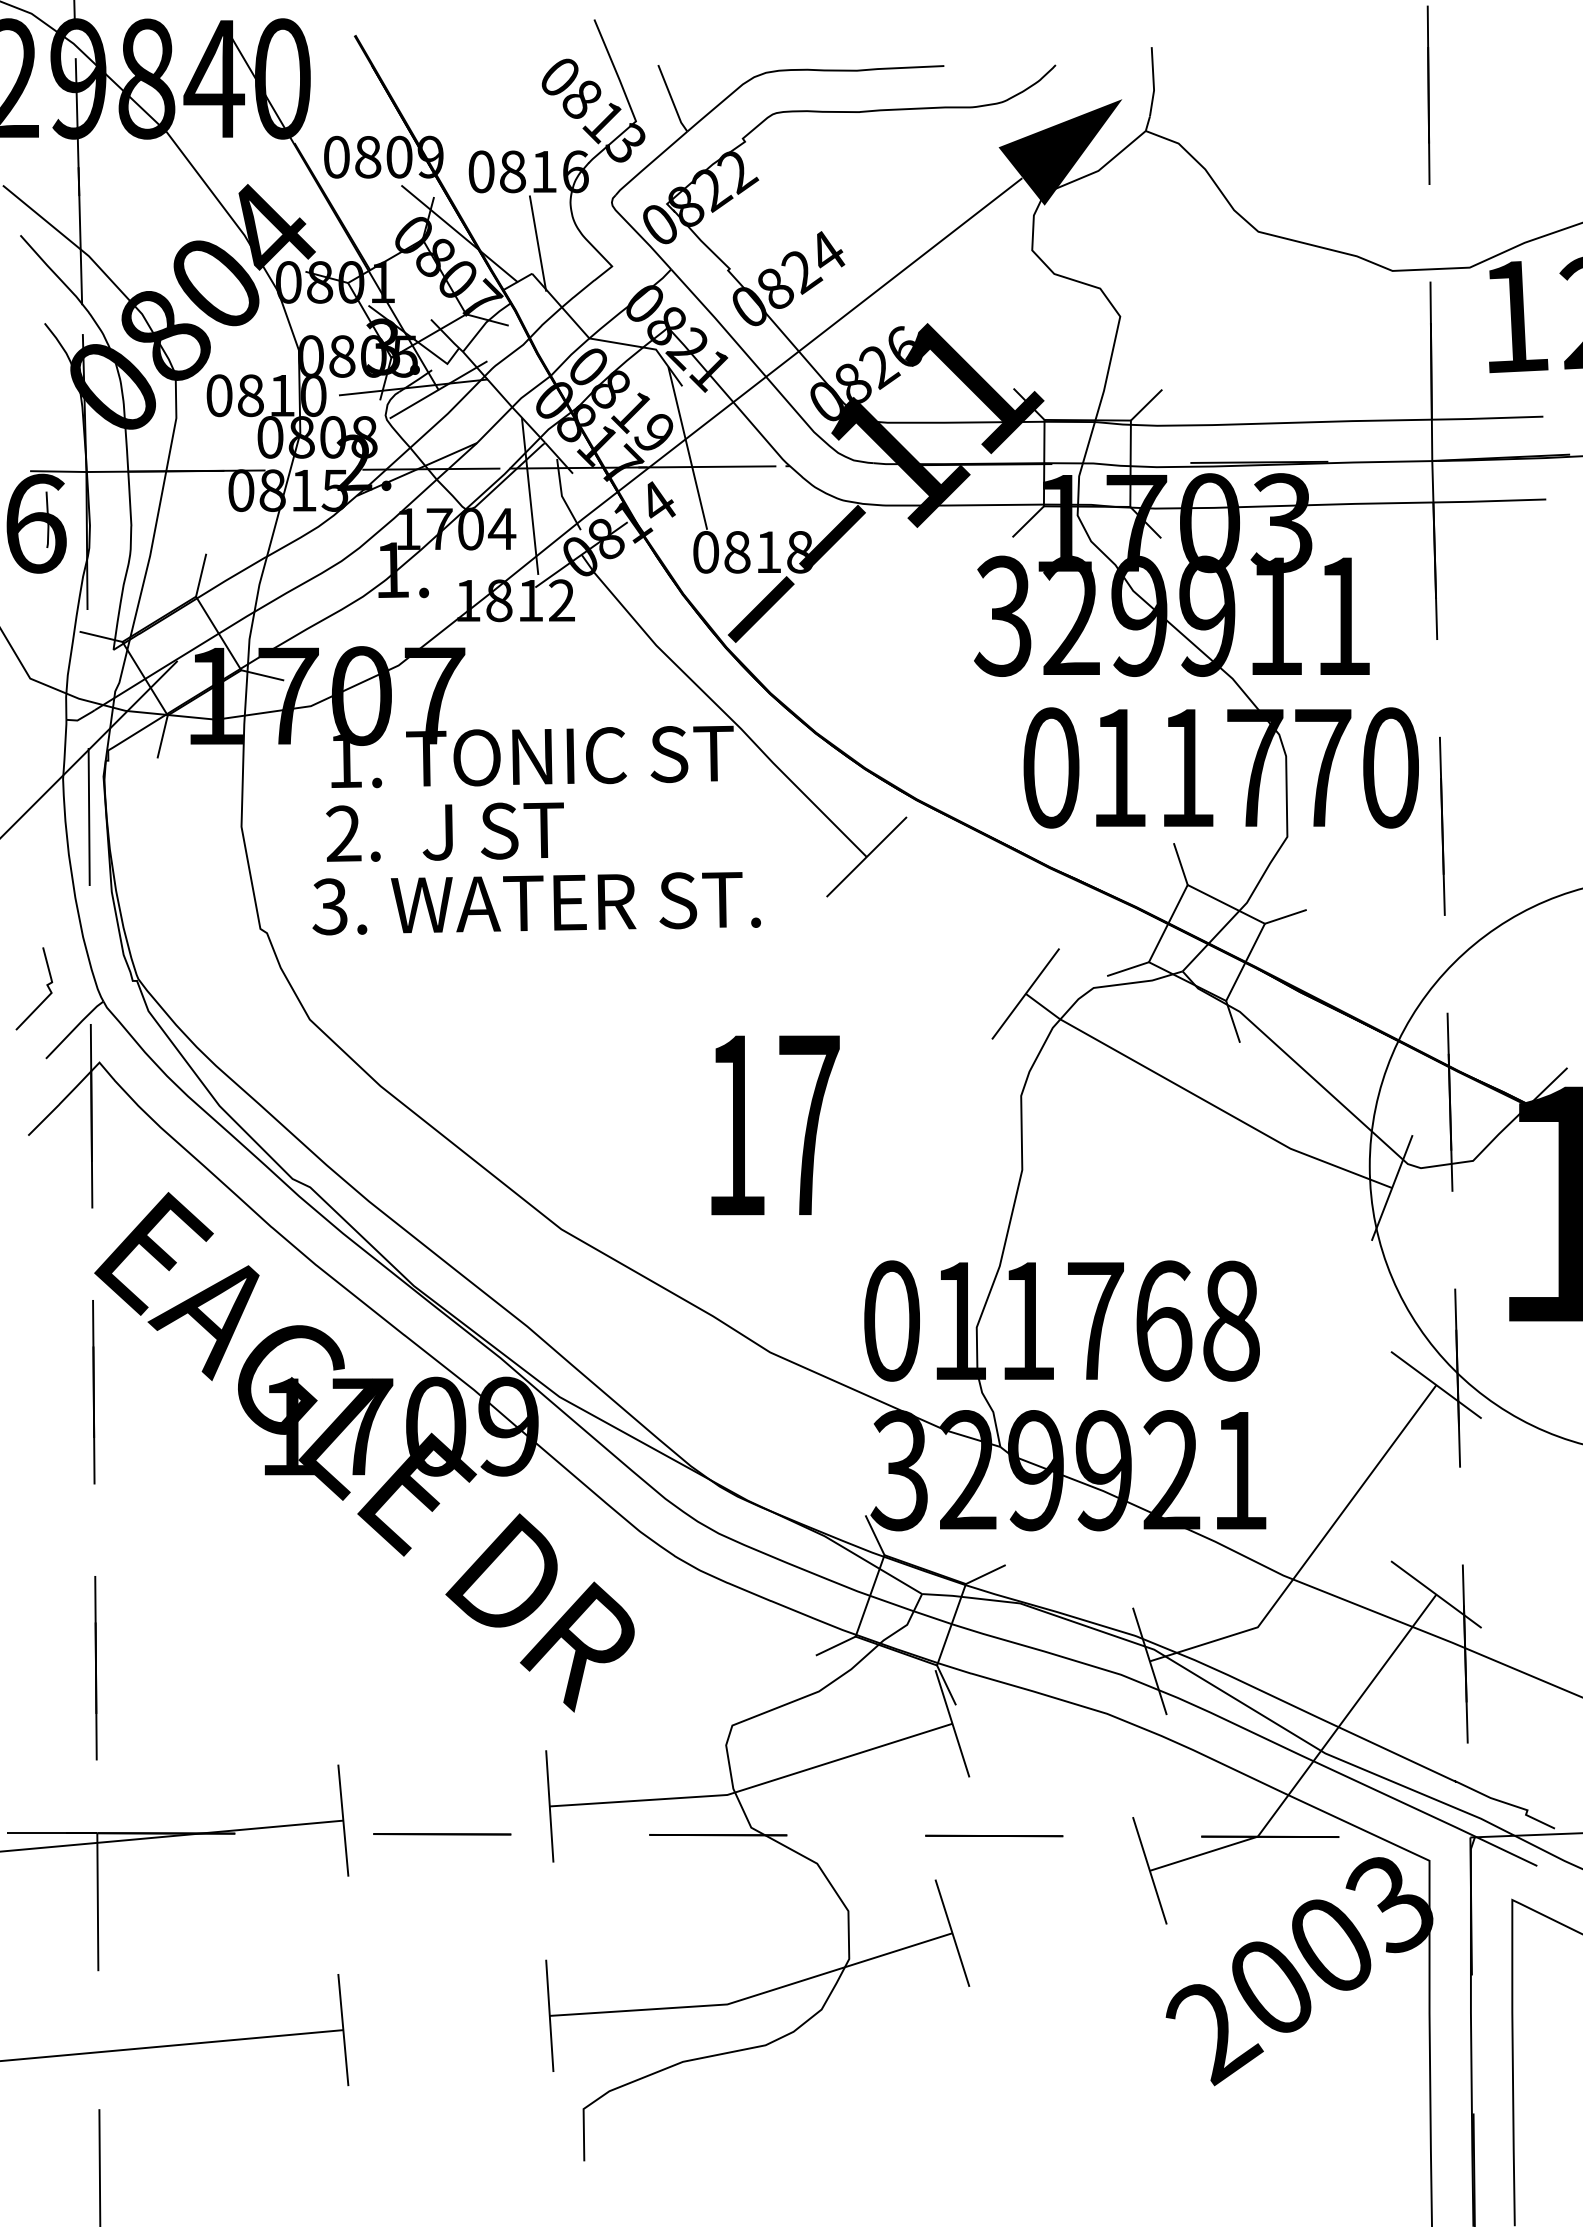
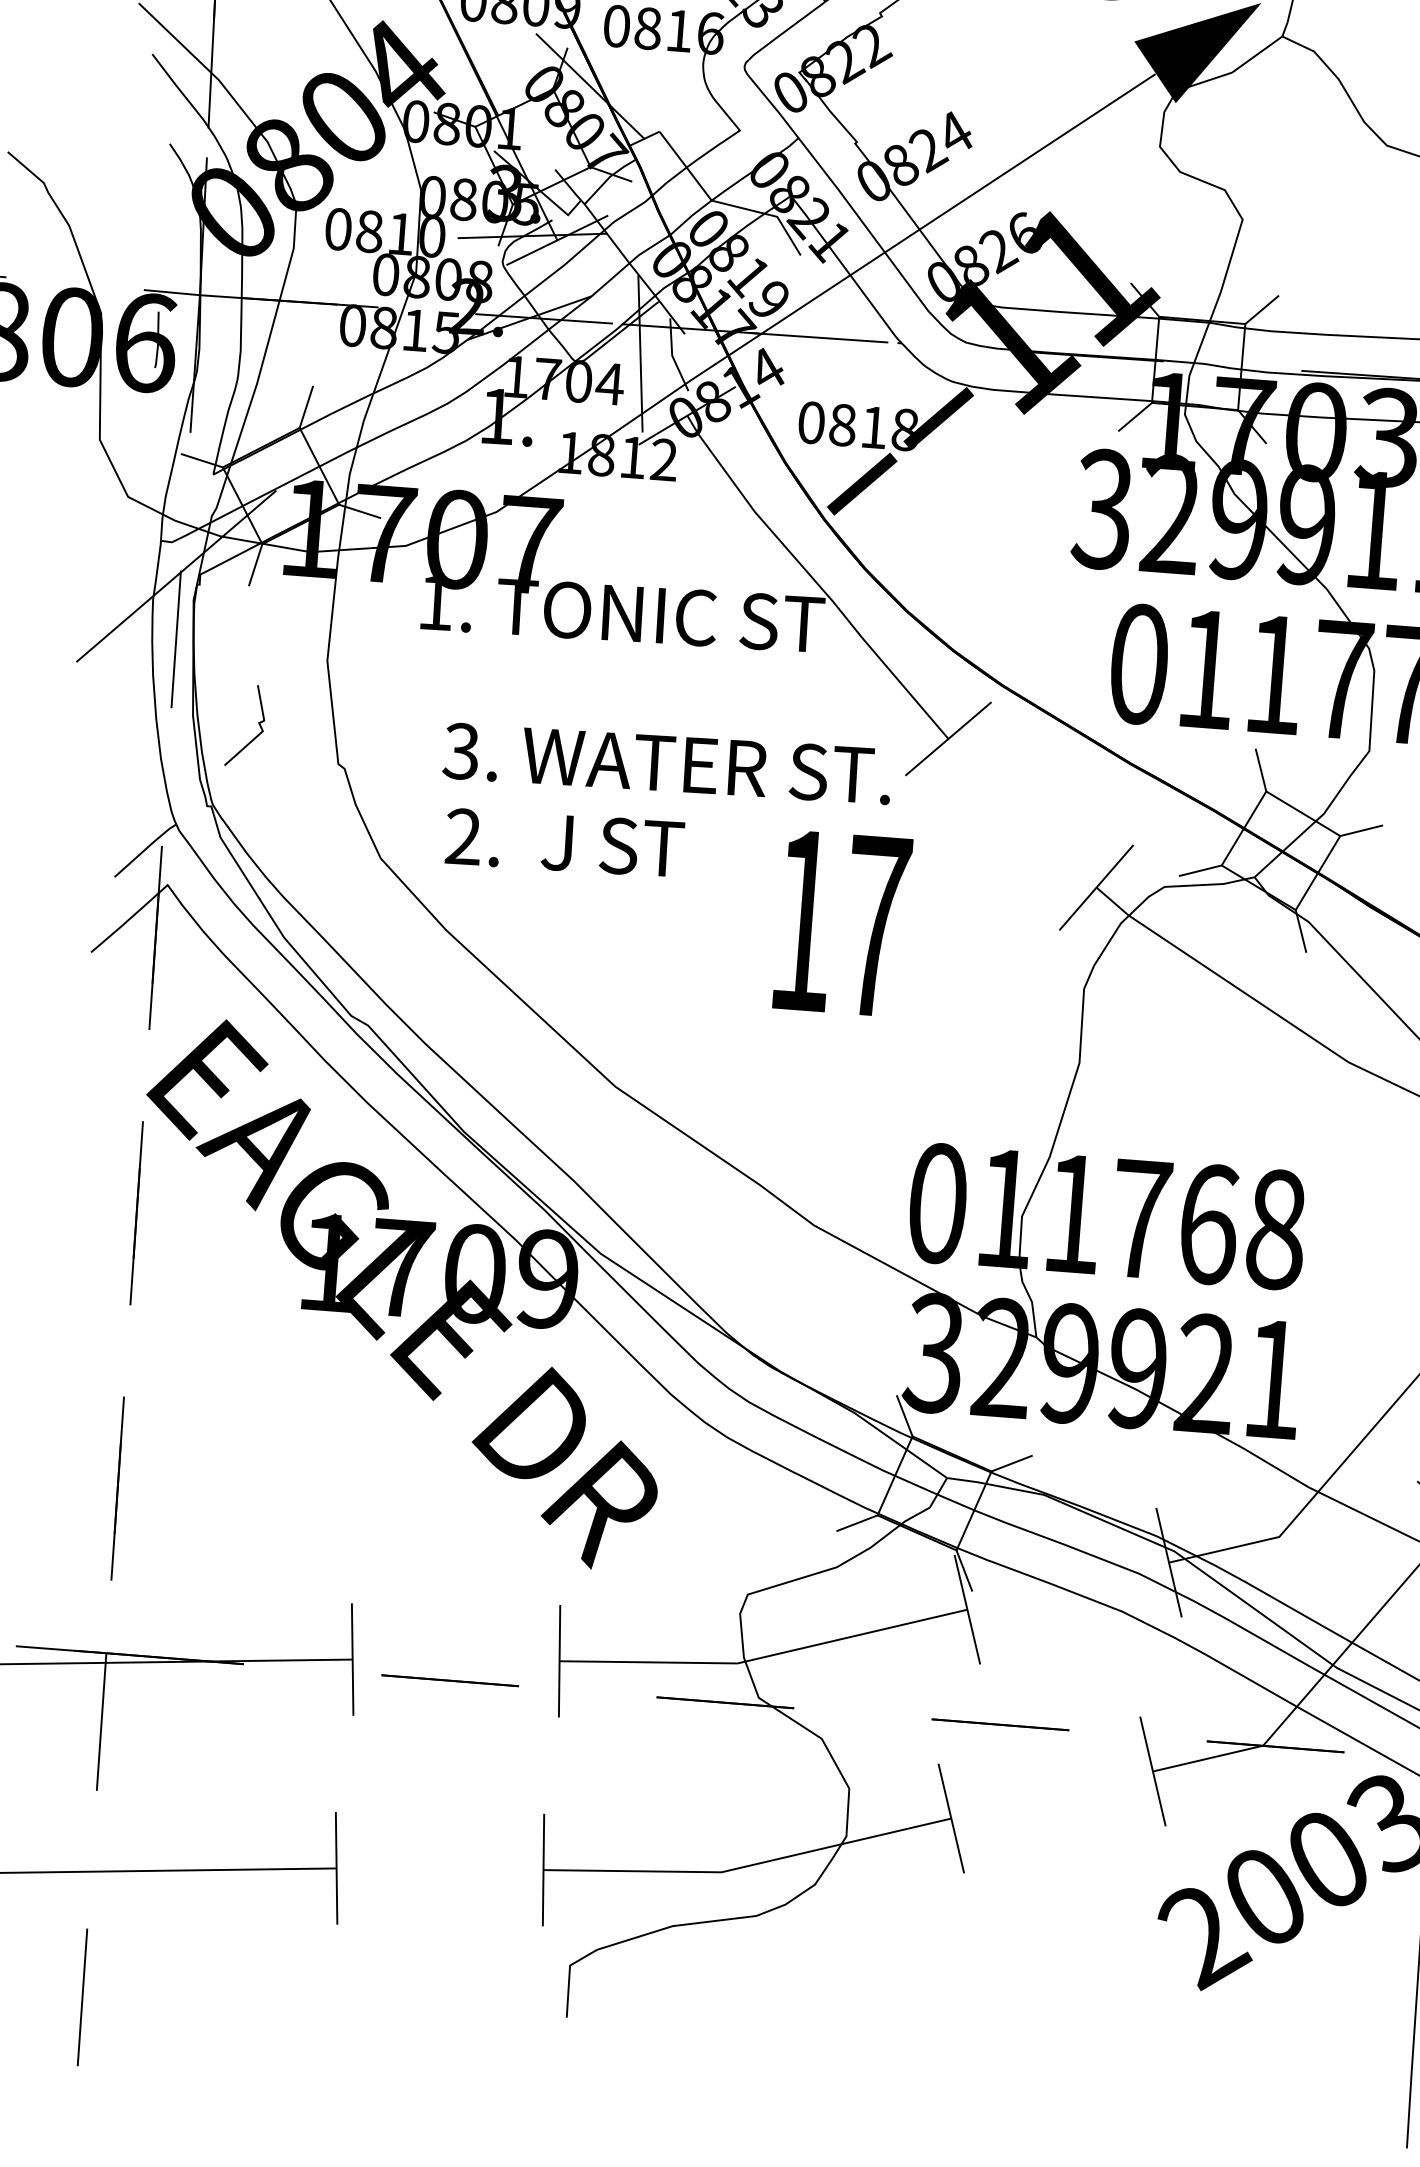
line: (537, 243) -> (667, 101), removed
line: (687, 447) -> (801, 316), removed
text: (444, 831) -> (564, 842), moved
text: (536, 903) -> (667, 763), moved
curve: (46, 985) -> (258, 723), moved
text: (775, 1125) -> (842, 923), moved

